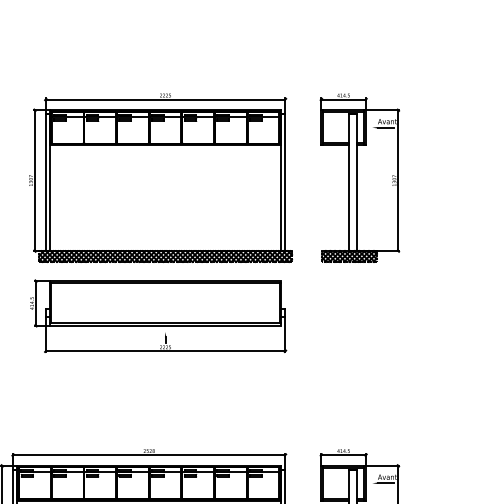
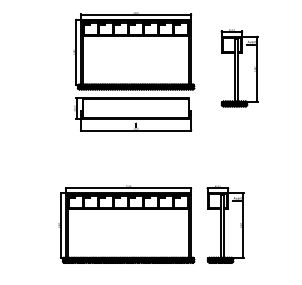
part: (360, 179) -> (239, 68), moved
part: (162, 222) -> (134, 71), moved

